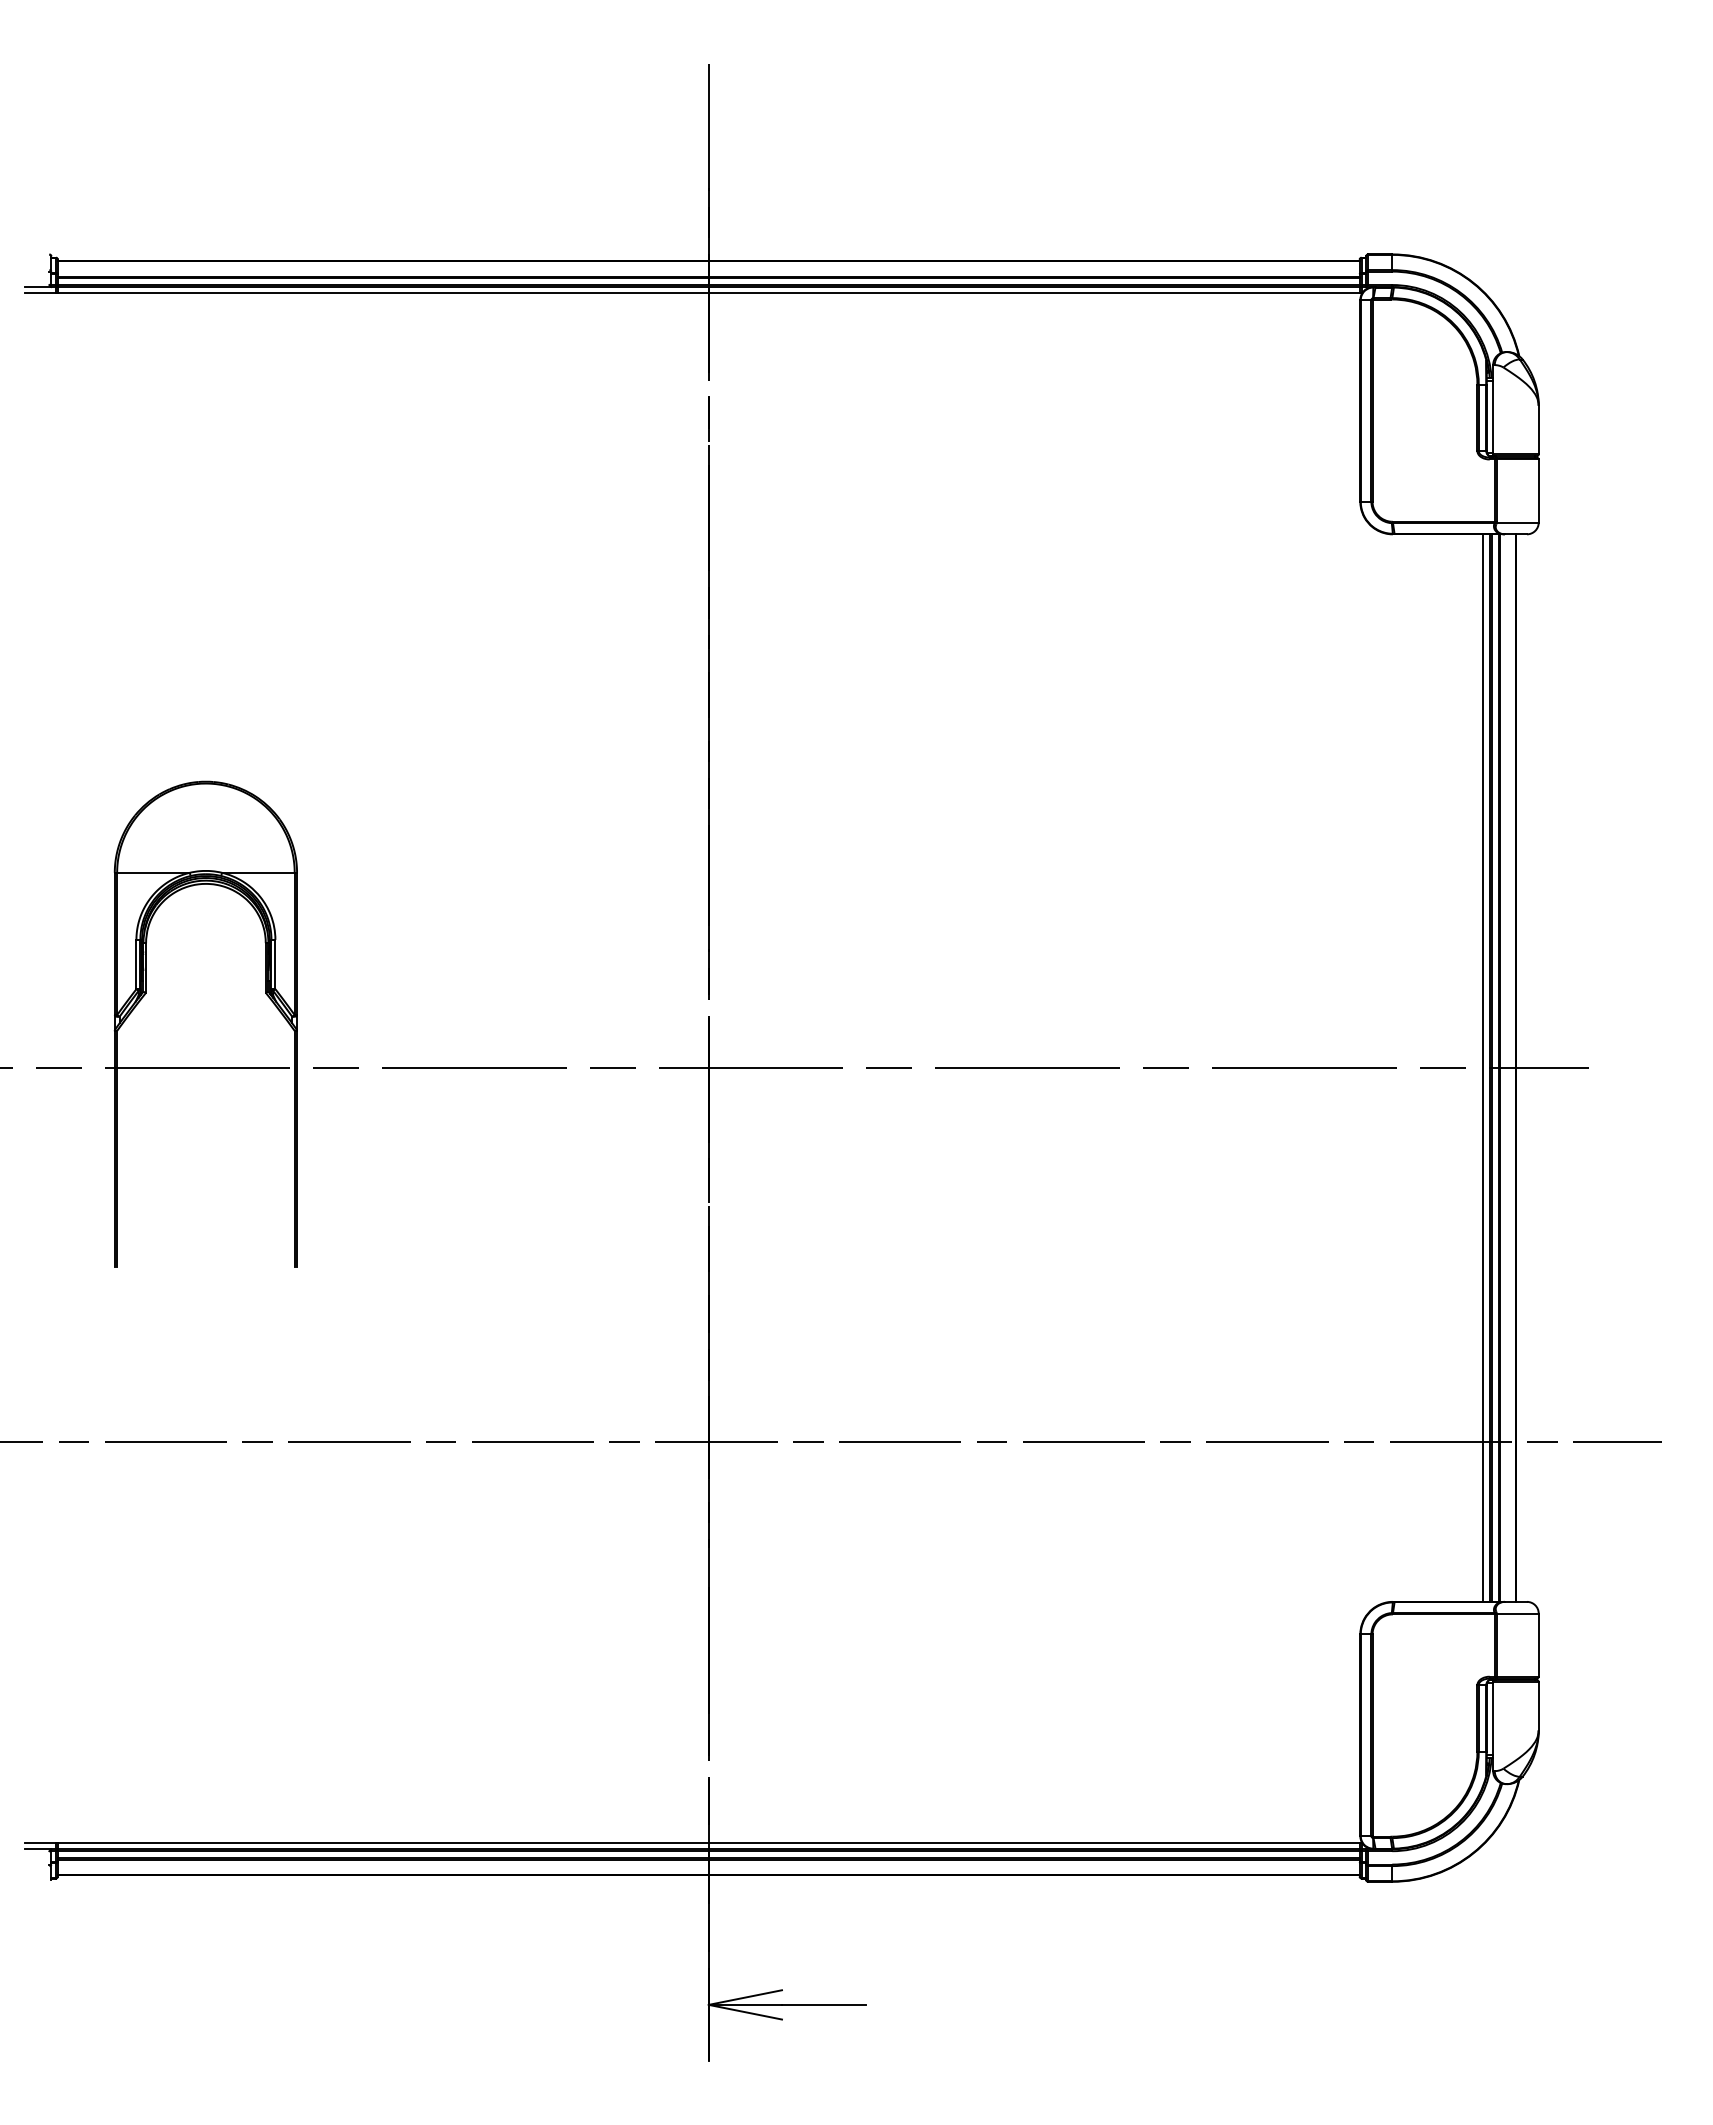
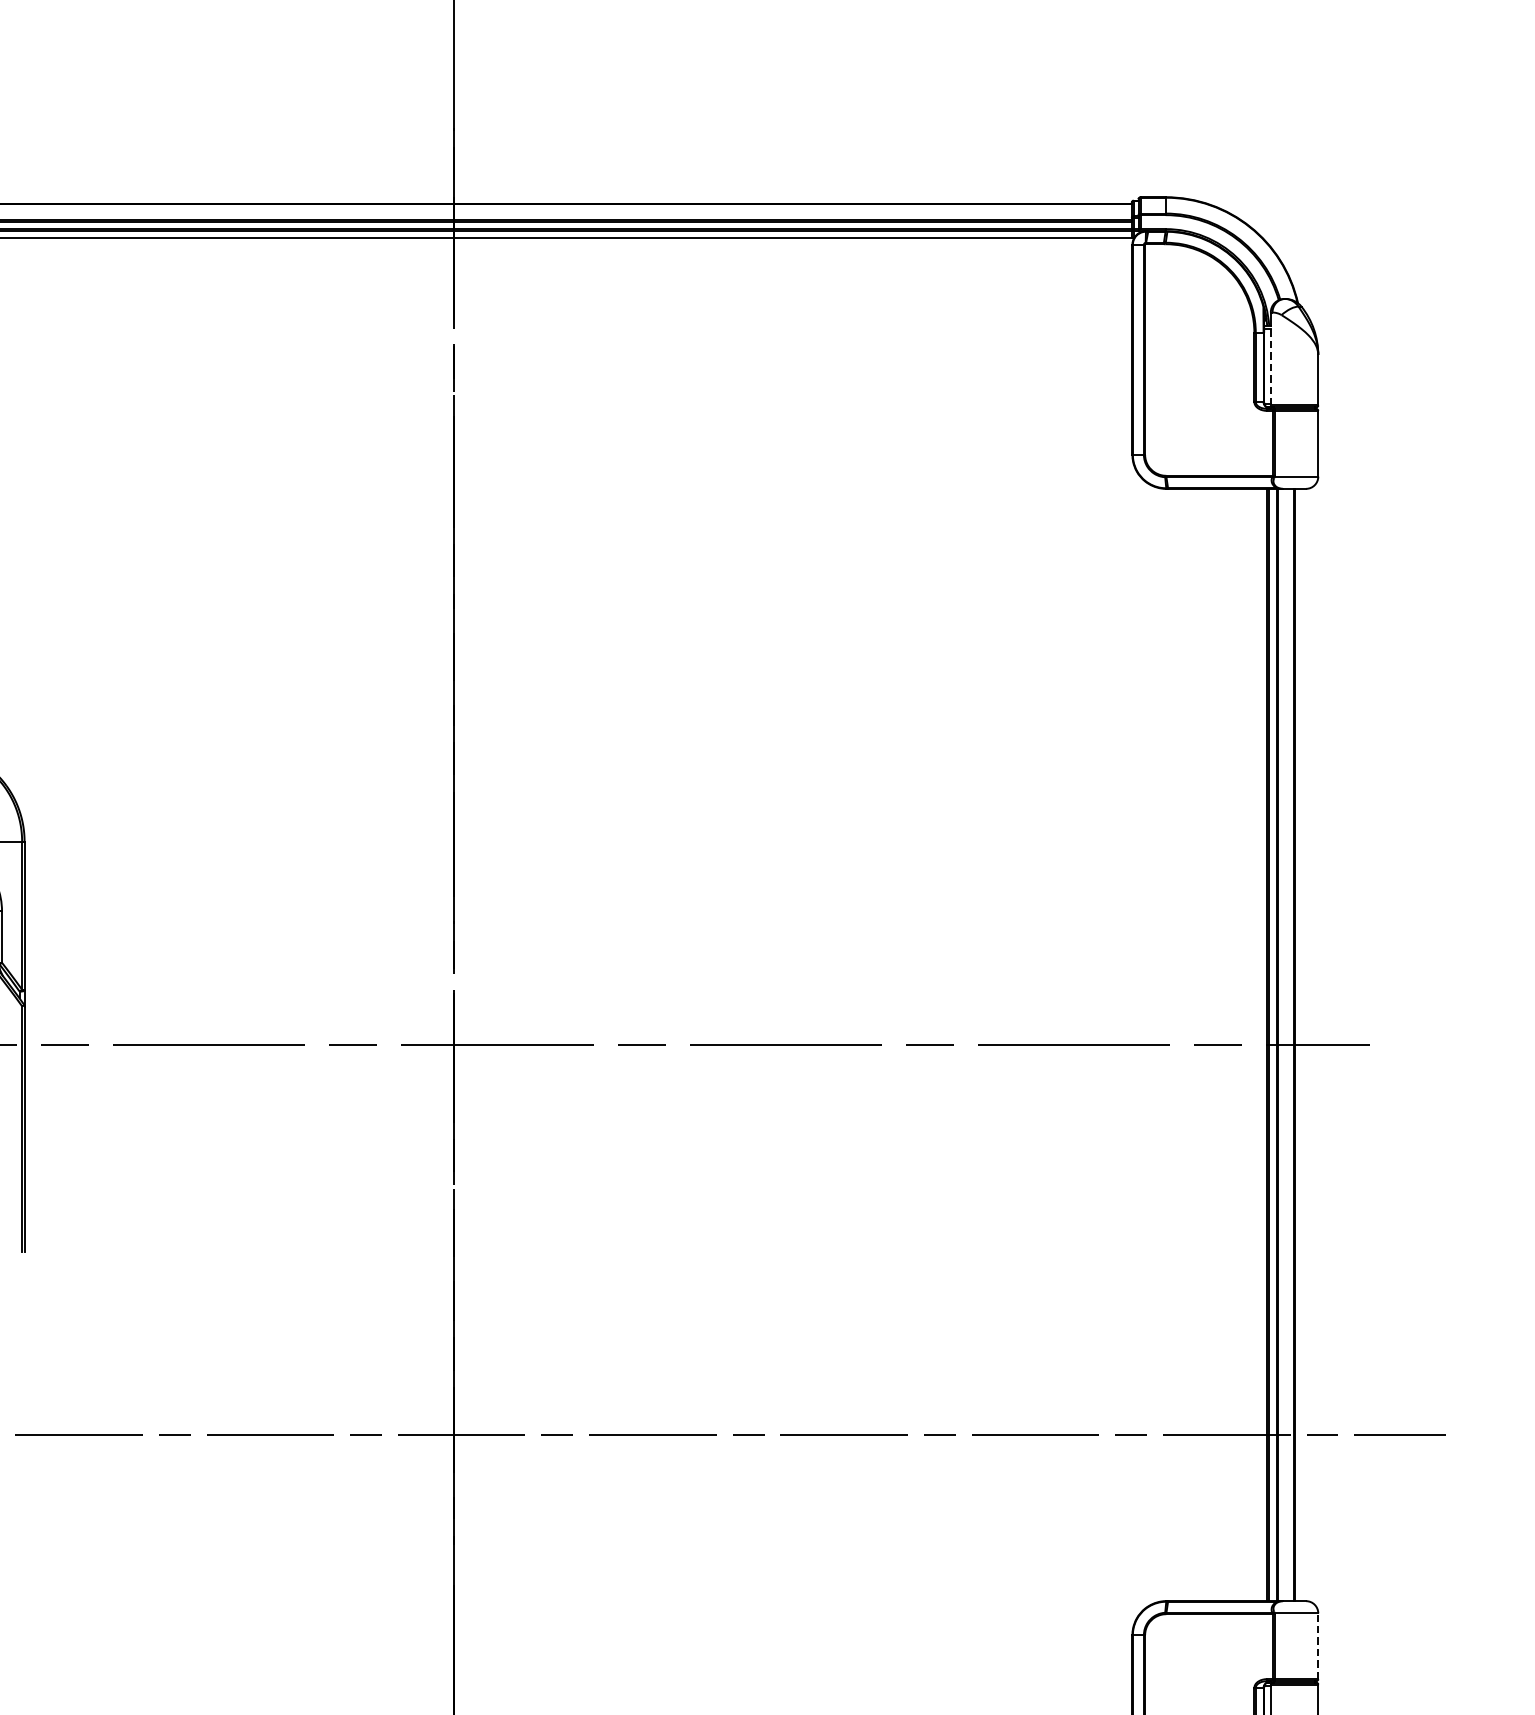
line: (1493, 415) -> (1271, 365), solid -> dashed
line: (1483, 1067) -> (1260, 1044), removed
line: (1538, 1645) -> (1318, 1646), solid -> dashed

